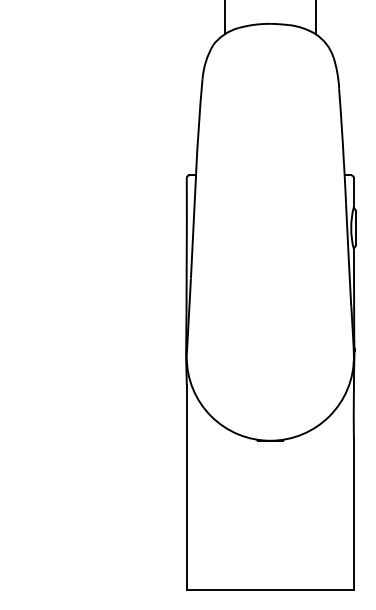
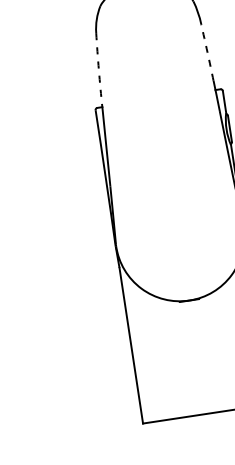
arc: (341, 125) -> (207, 52), solid -> dashed
arc: (198, 127) -> (98, 70), solid -> dashed

